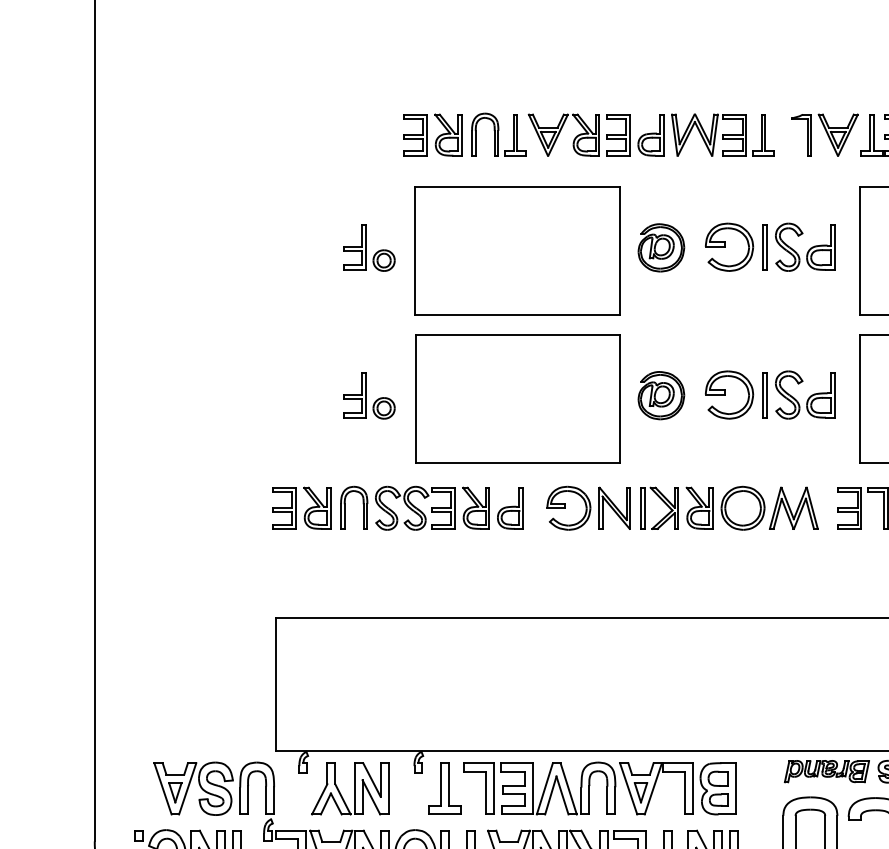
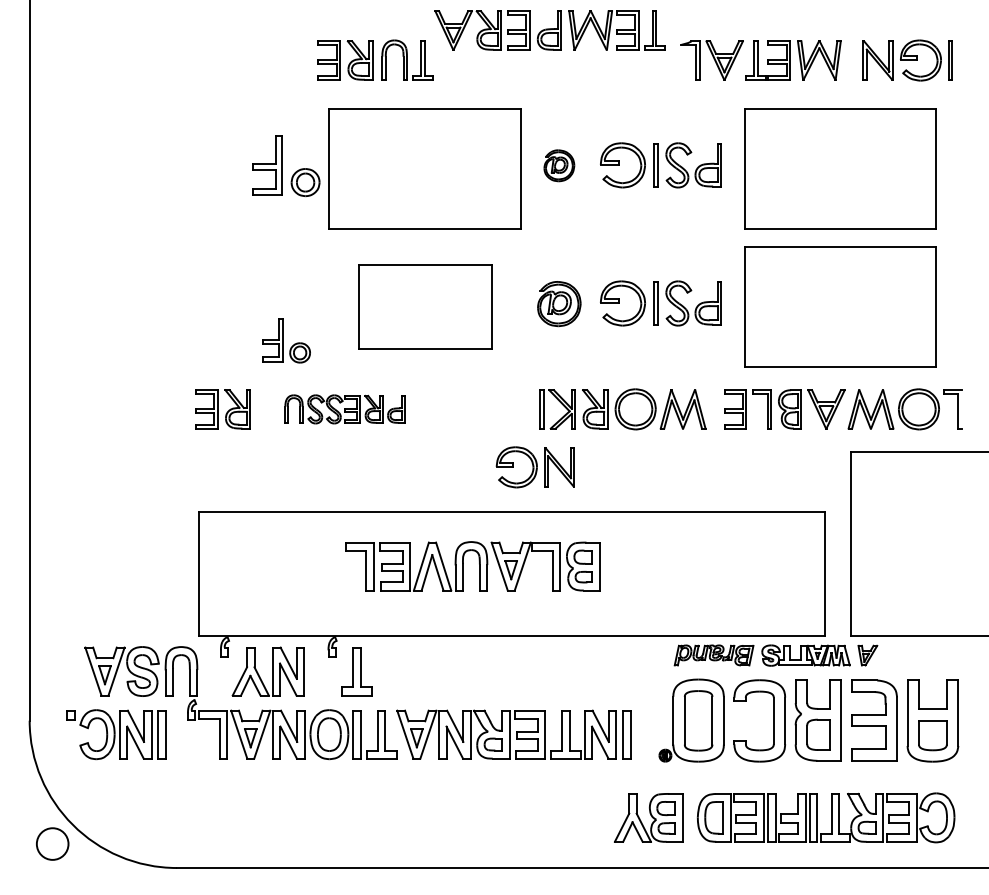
part: (650, 135) -> (549, 30), moved
part: (369, 247) -> (286, 165), size x1.4
part: (661, 247) -> (559, 165), size x0.7
part: (369, 395) -> (286, 340), moved
part: (518, 398) -> (425, 306), size x0.7
part: (431, 508) -> (344, 409), size x0.7
part: (587, 508) -> (534, 467), moved
part: (607, 788) -> (479, 566), moved

